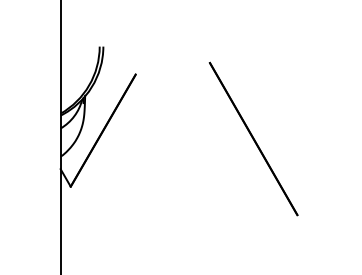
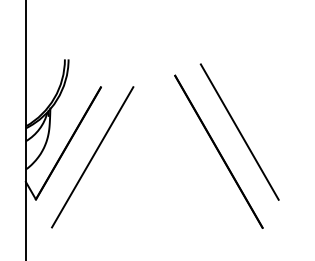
line: (274, 119) -> (239, 132), added
line: (127, 144) -> (92, 157), added

